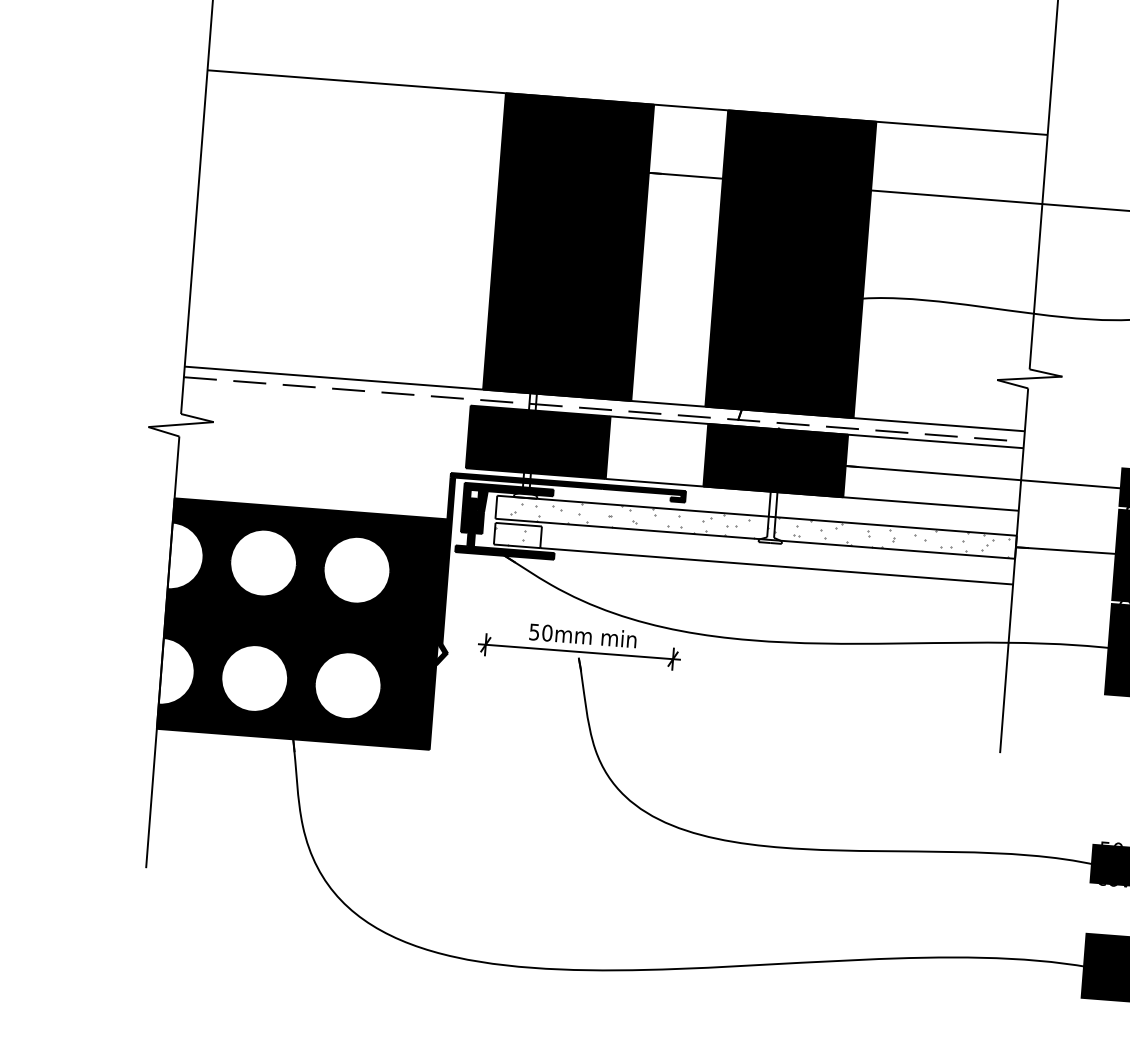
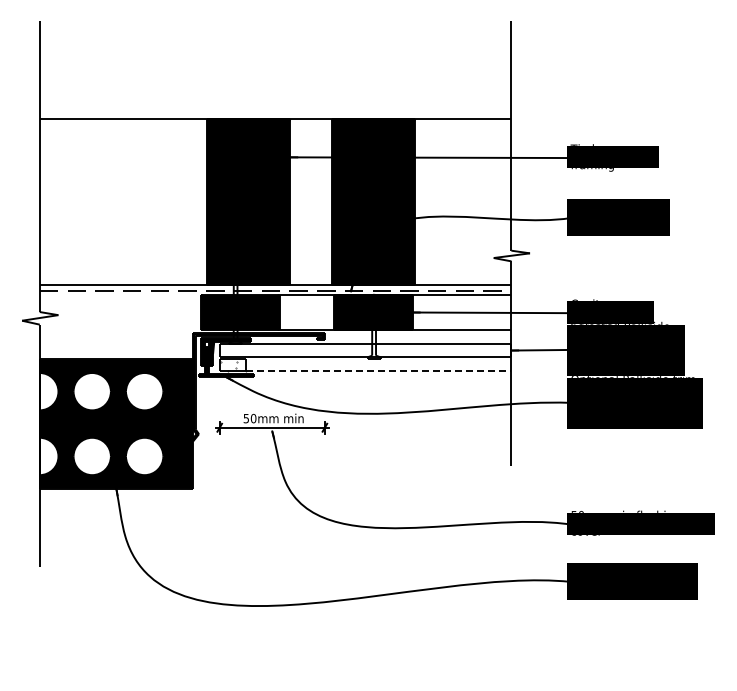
hatch: (763, 527) -> (369, 350), removed
line: (776, 566) -> (378, 371), solid -> dashed

